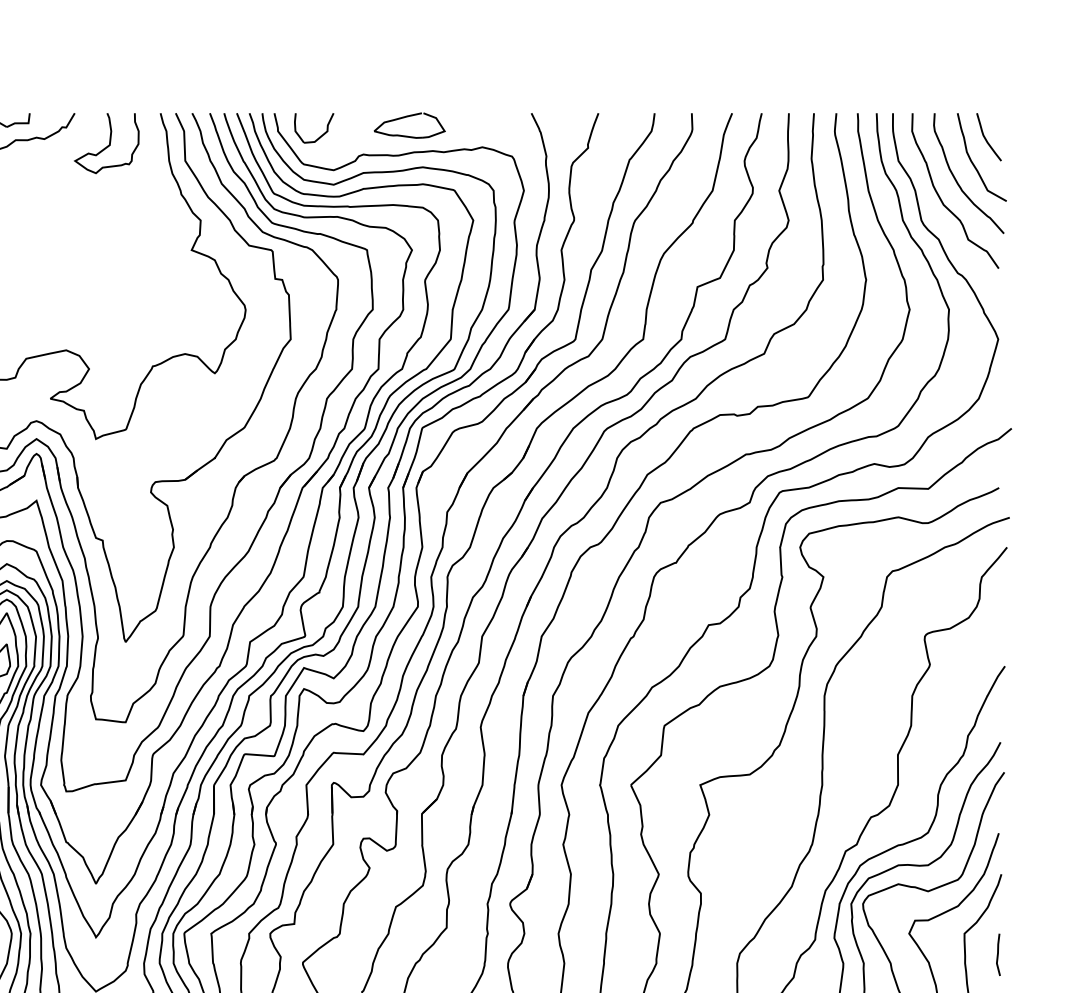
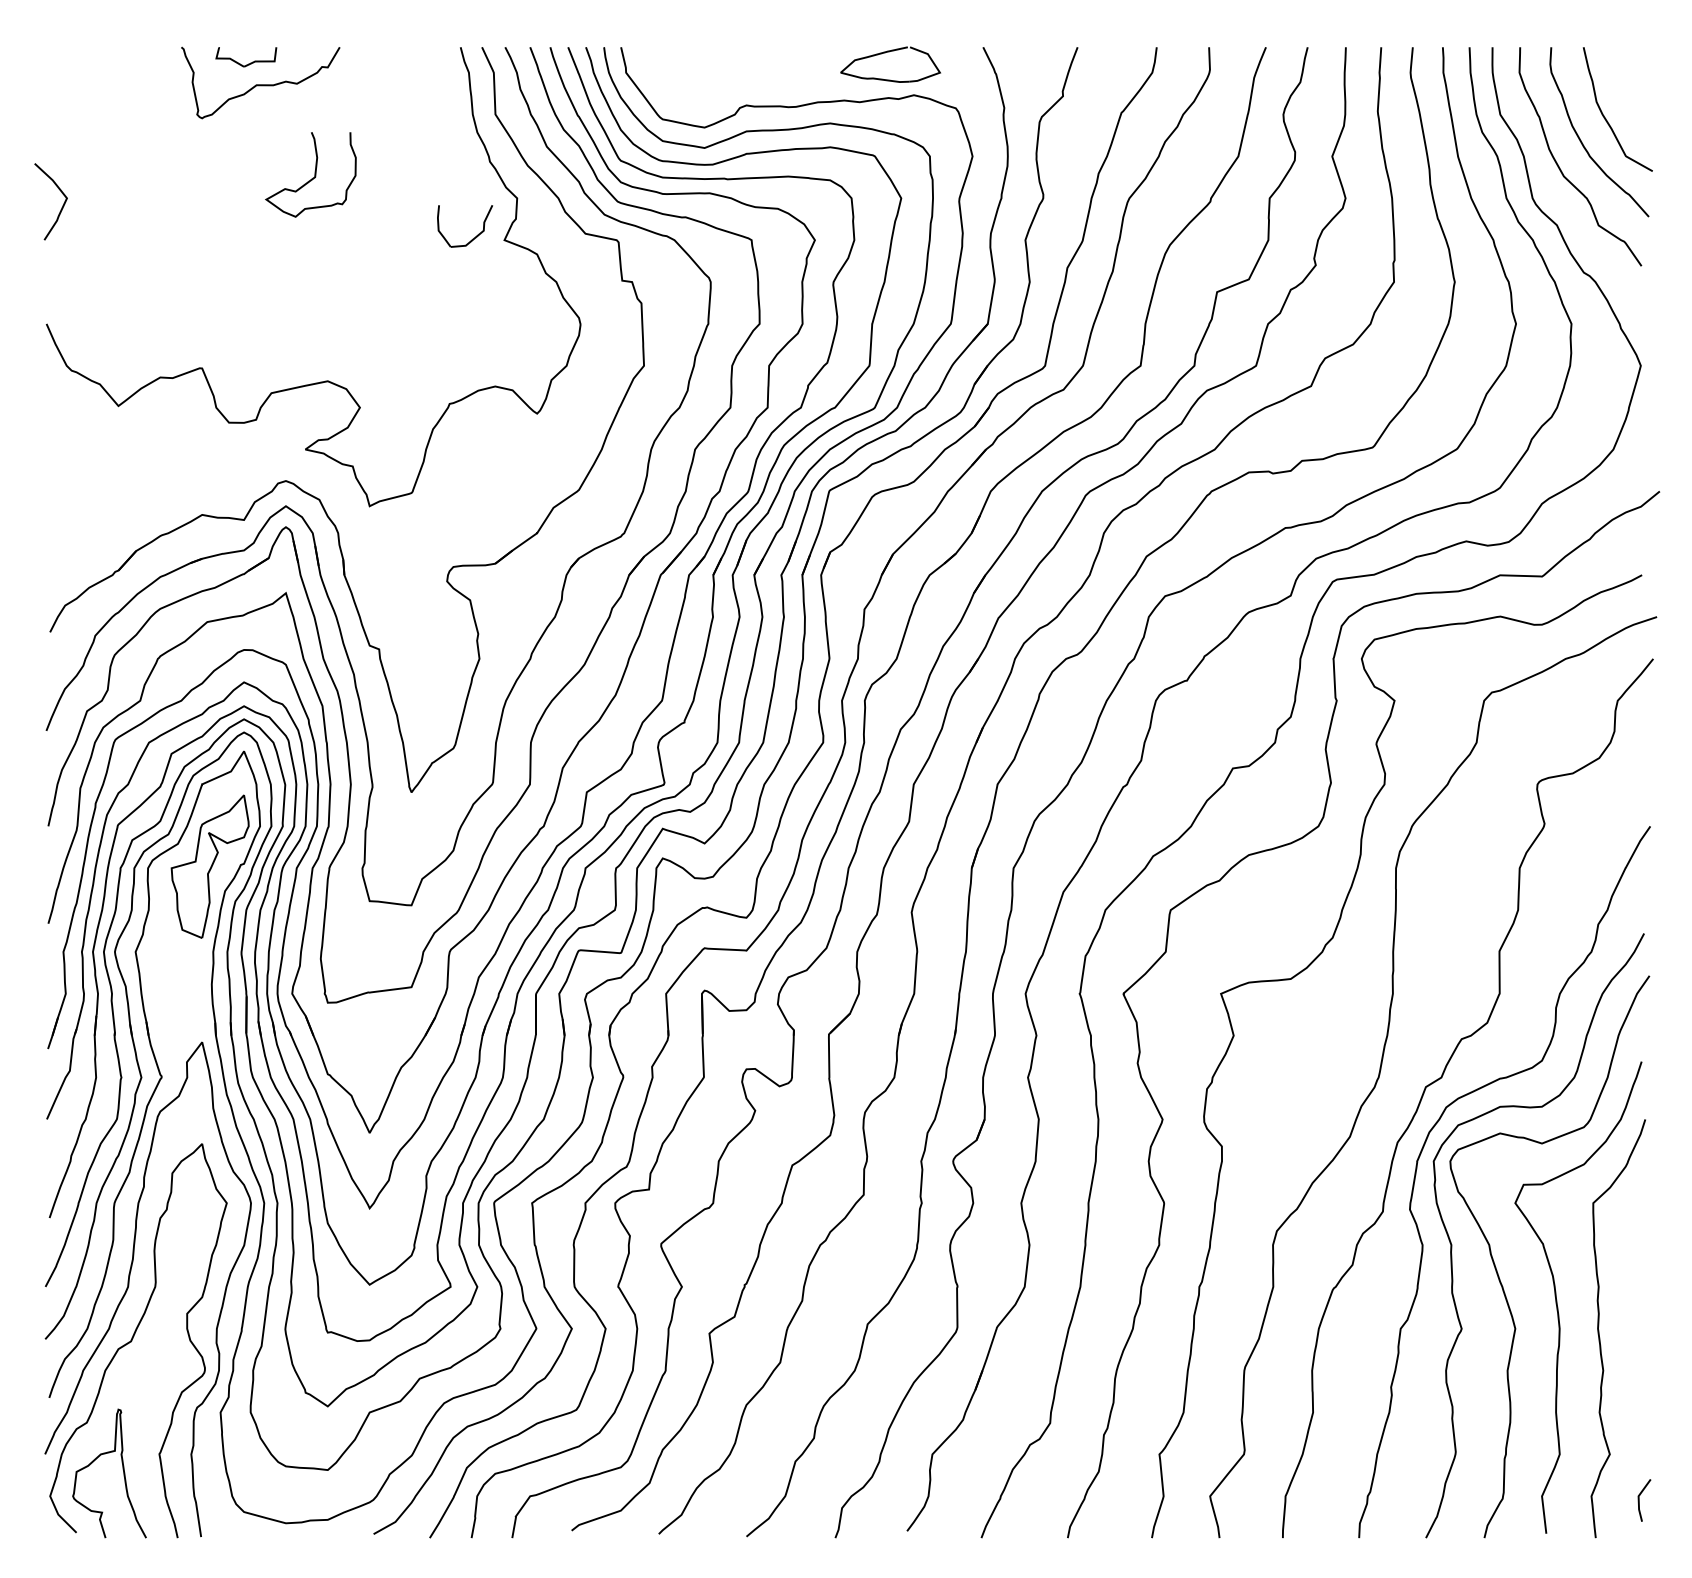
part: (408, 116) -> (889, 52), moved
part: (319, 136) -> (472, 238), moved
curve: (985, 138) -> (1623, 82), removed
curve: (109, 143) -> (314, 174), moved
line: (998, 954) -> (1641, 1232), removed

